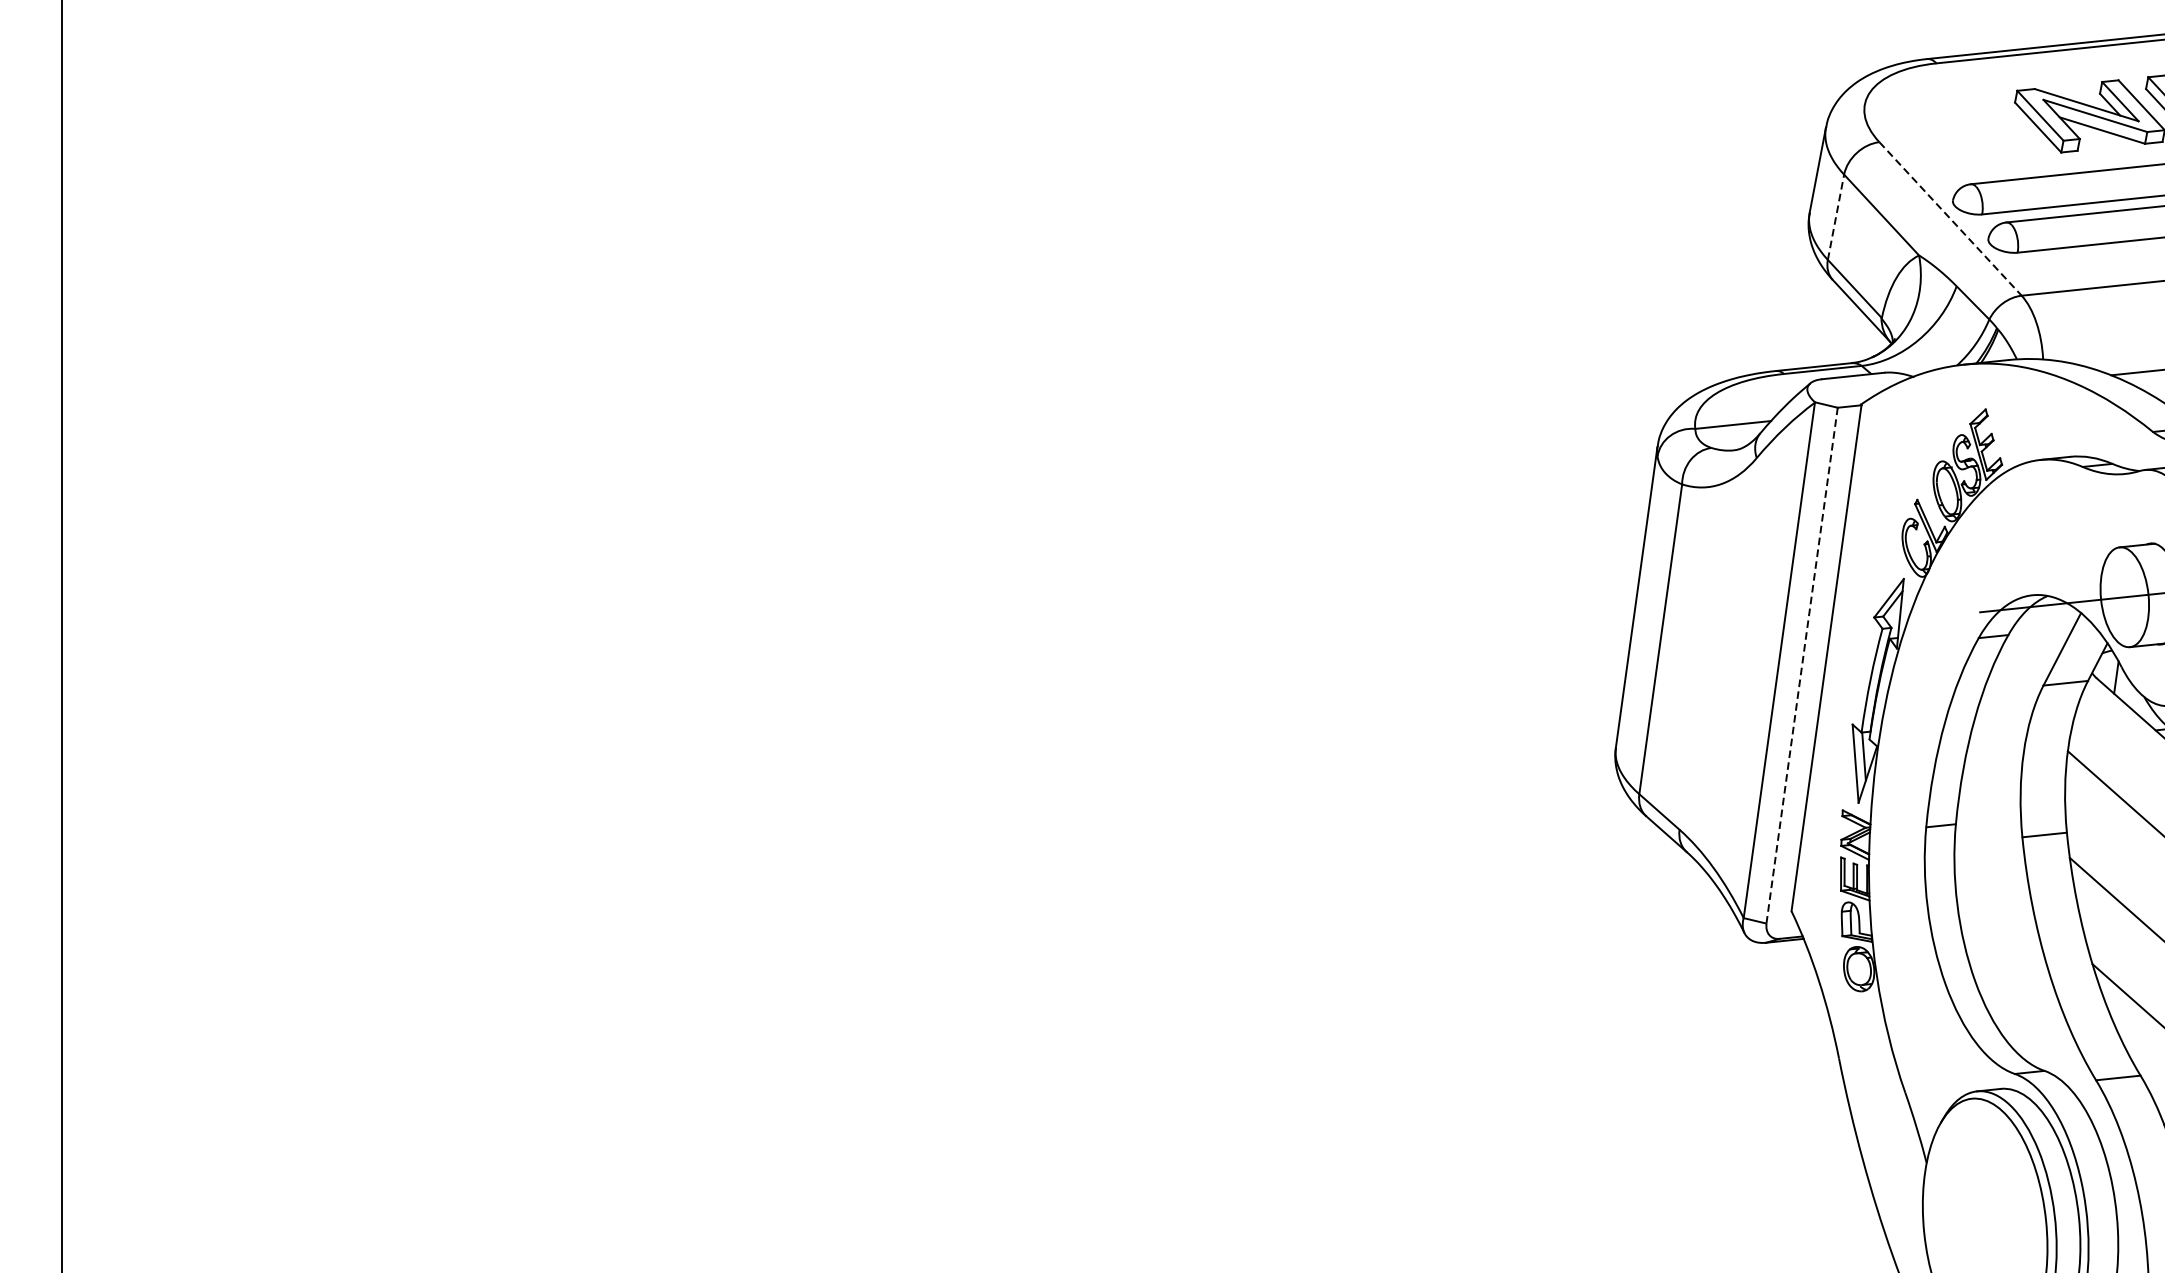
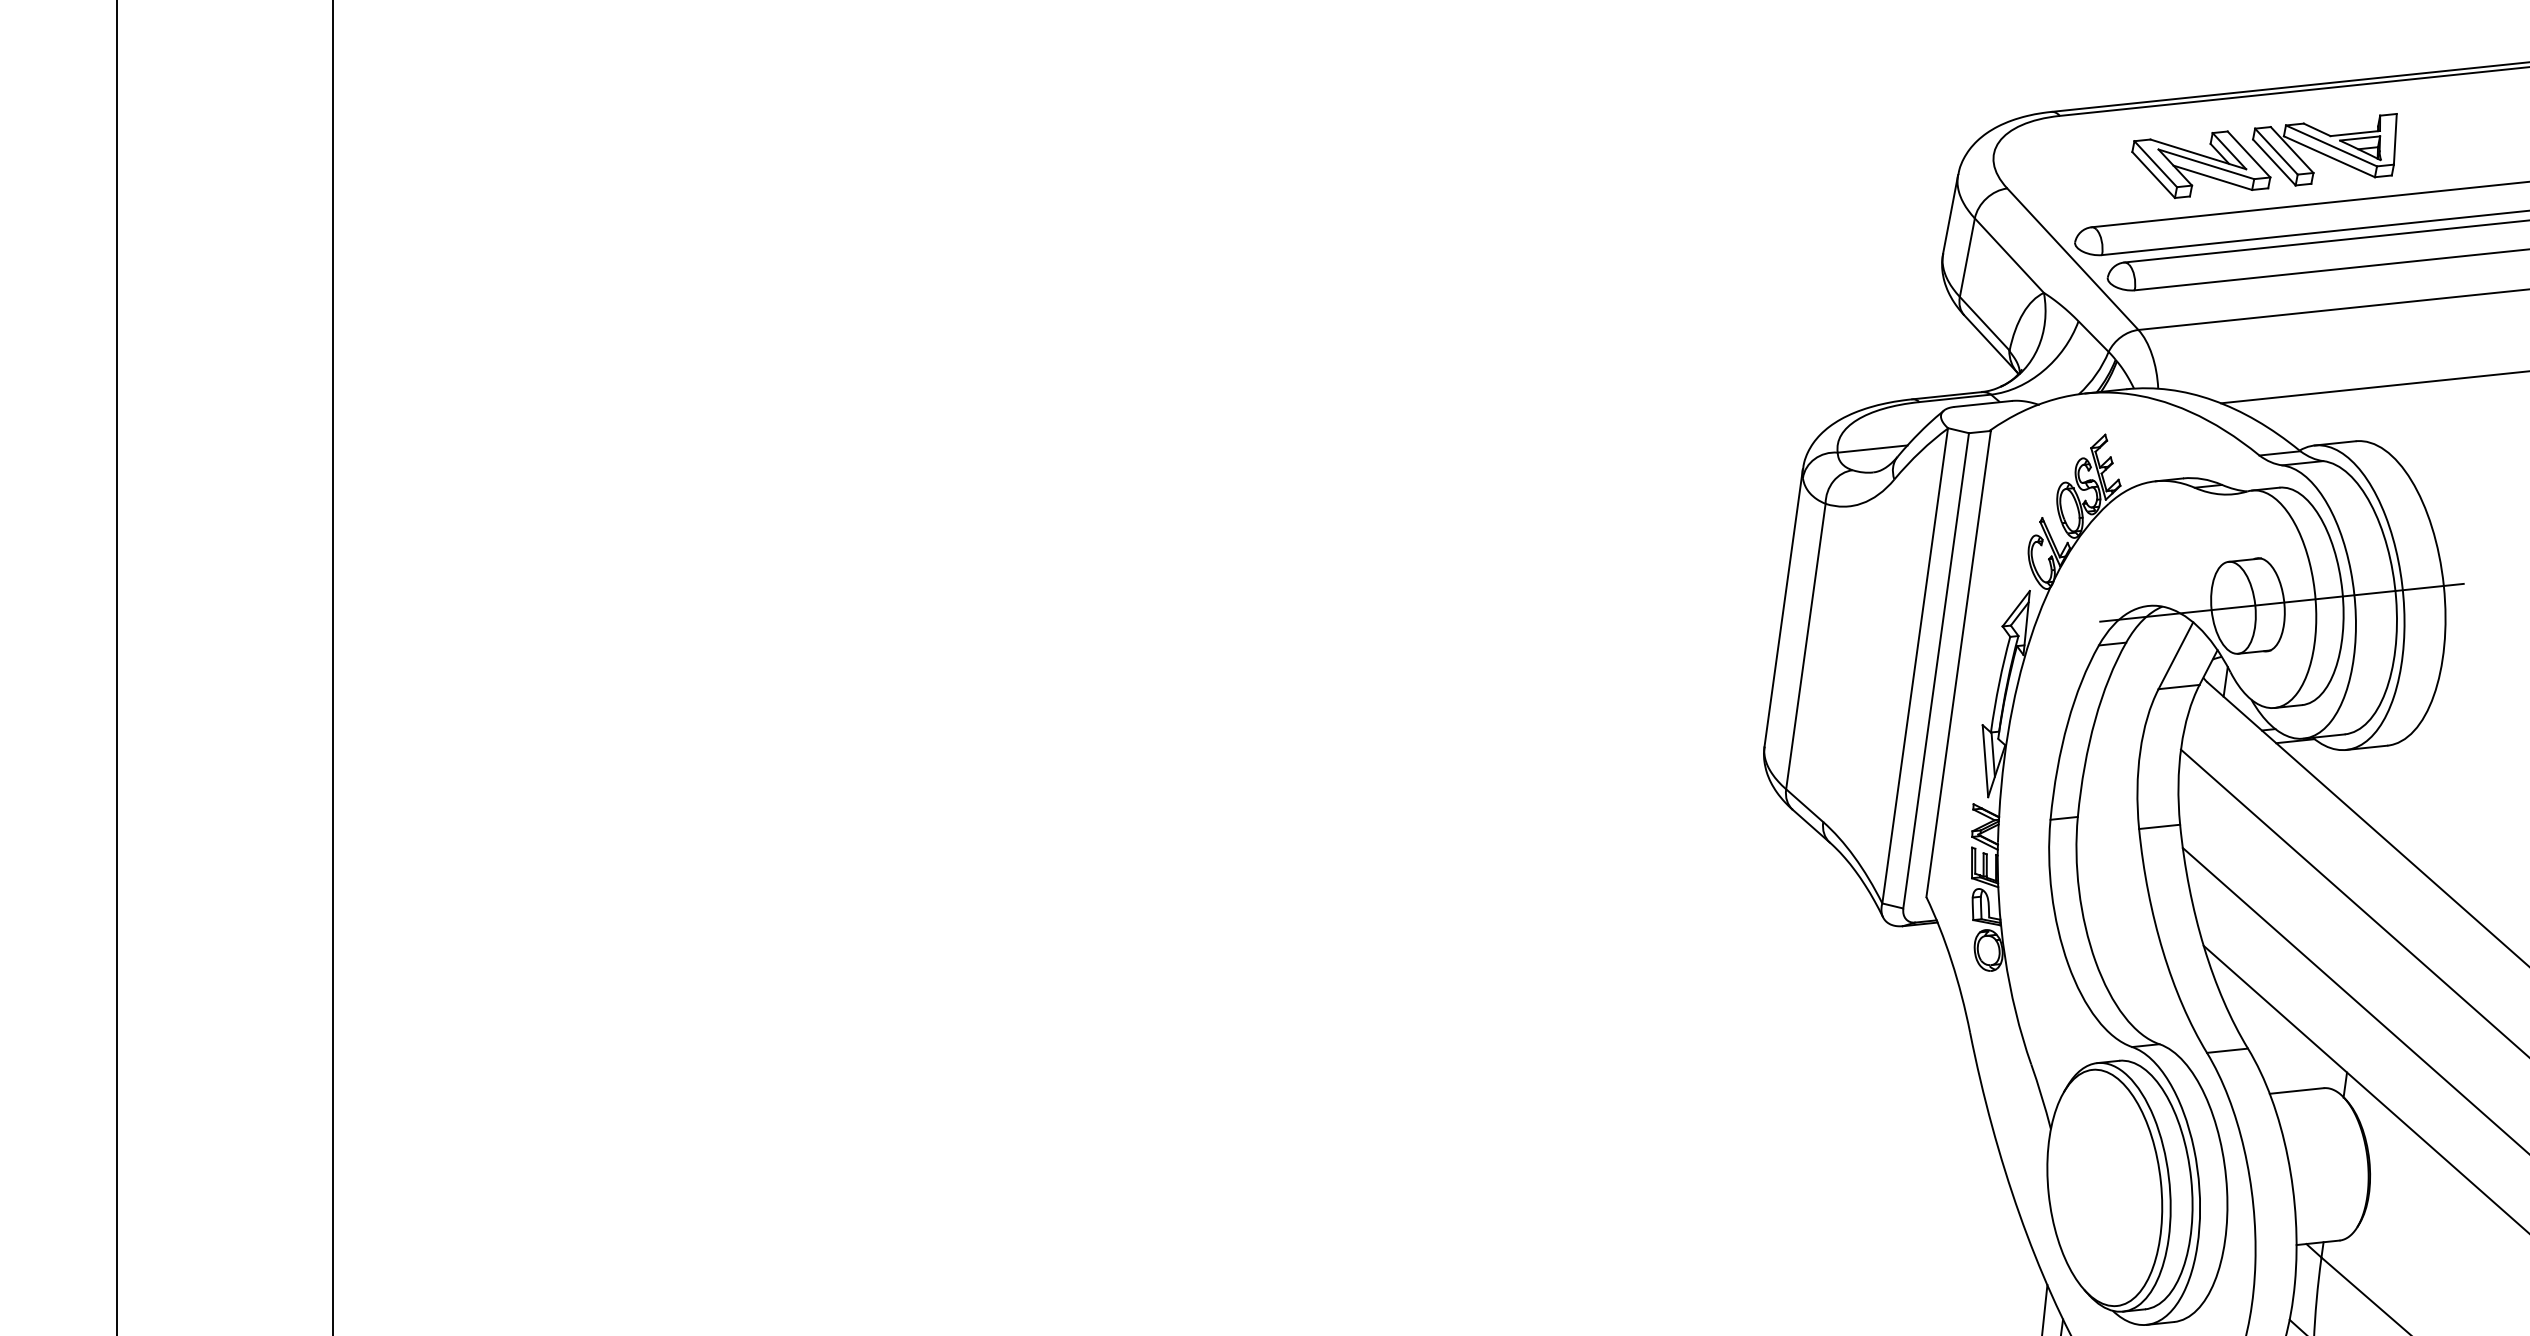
line: (1836, 217) -> (1967, 257), dashed -> solid
line: (1951, 219) -> (2073, 259), dashed -> solid
line: (1802, 665) -> (1936, 670), dashed -> solid

